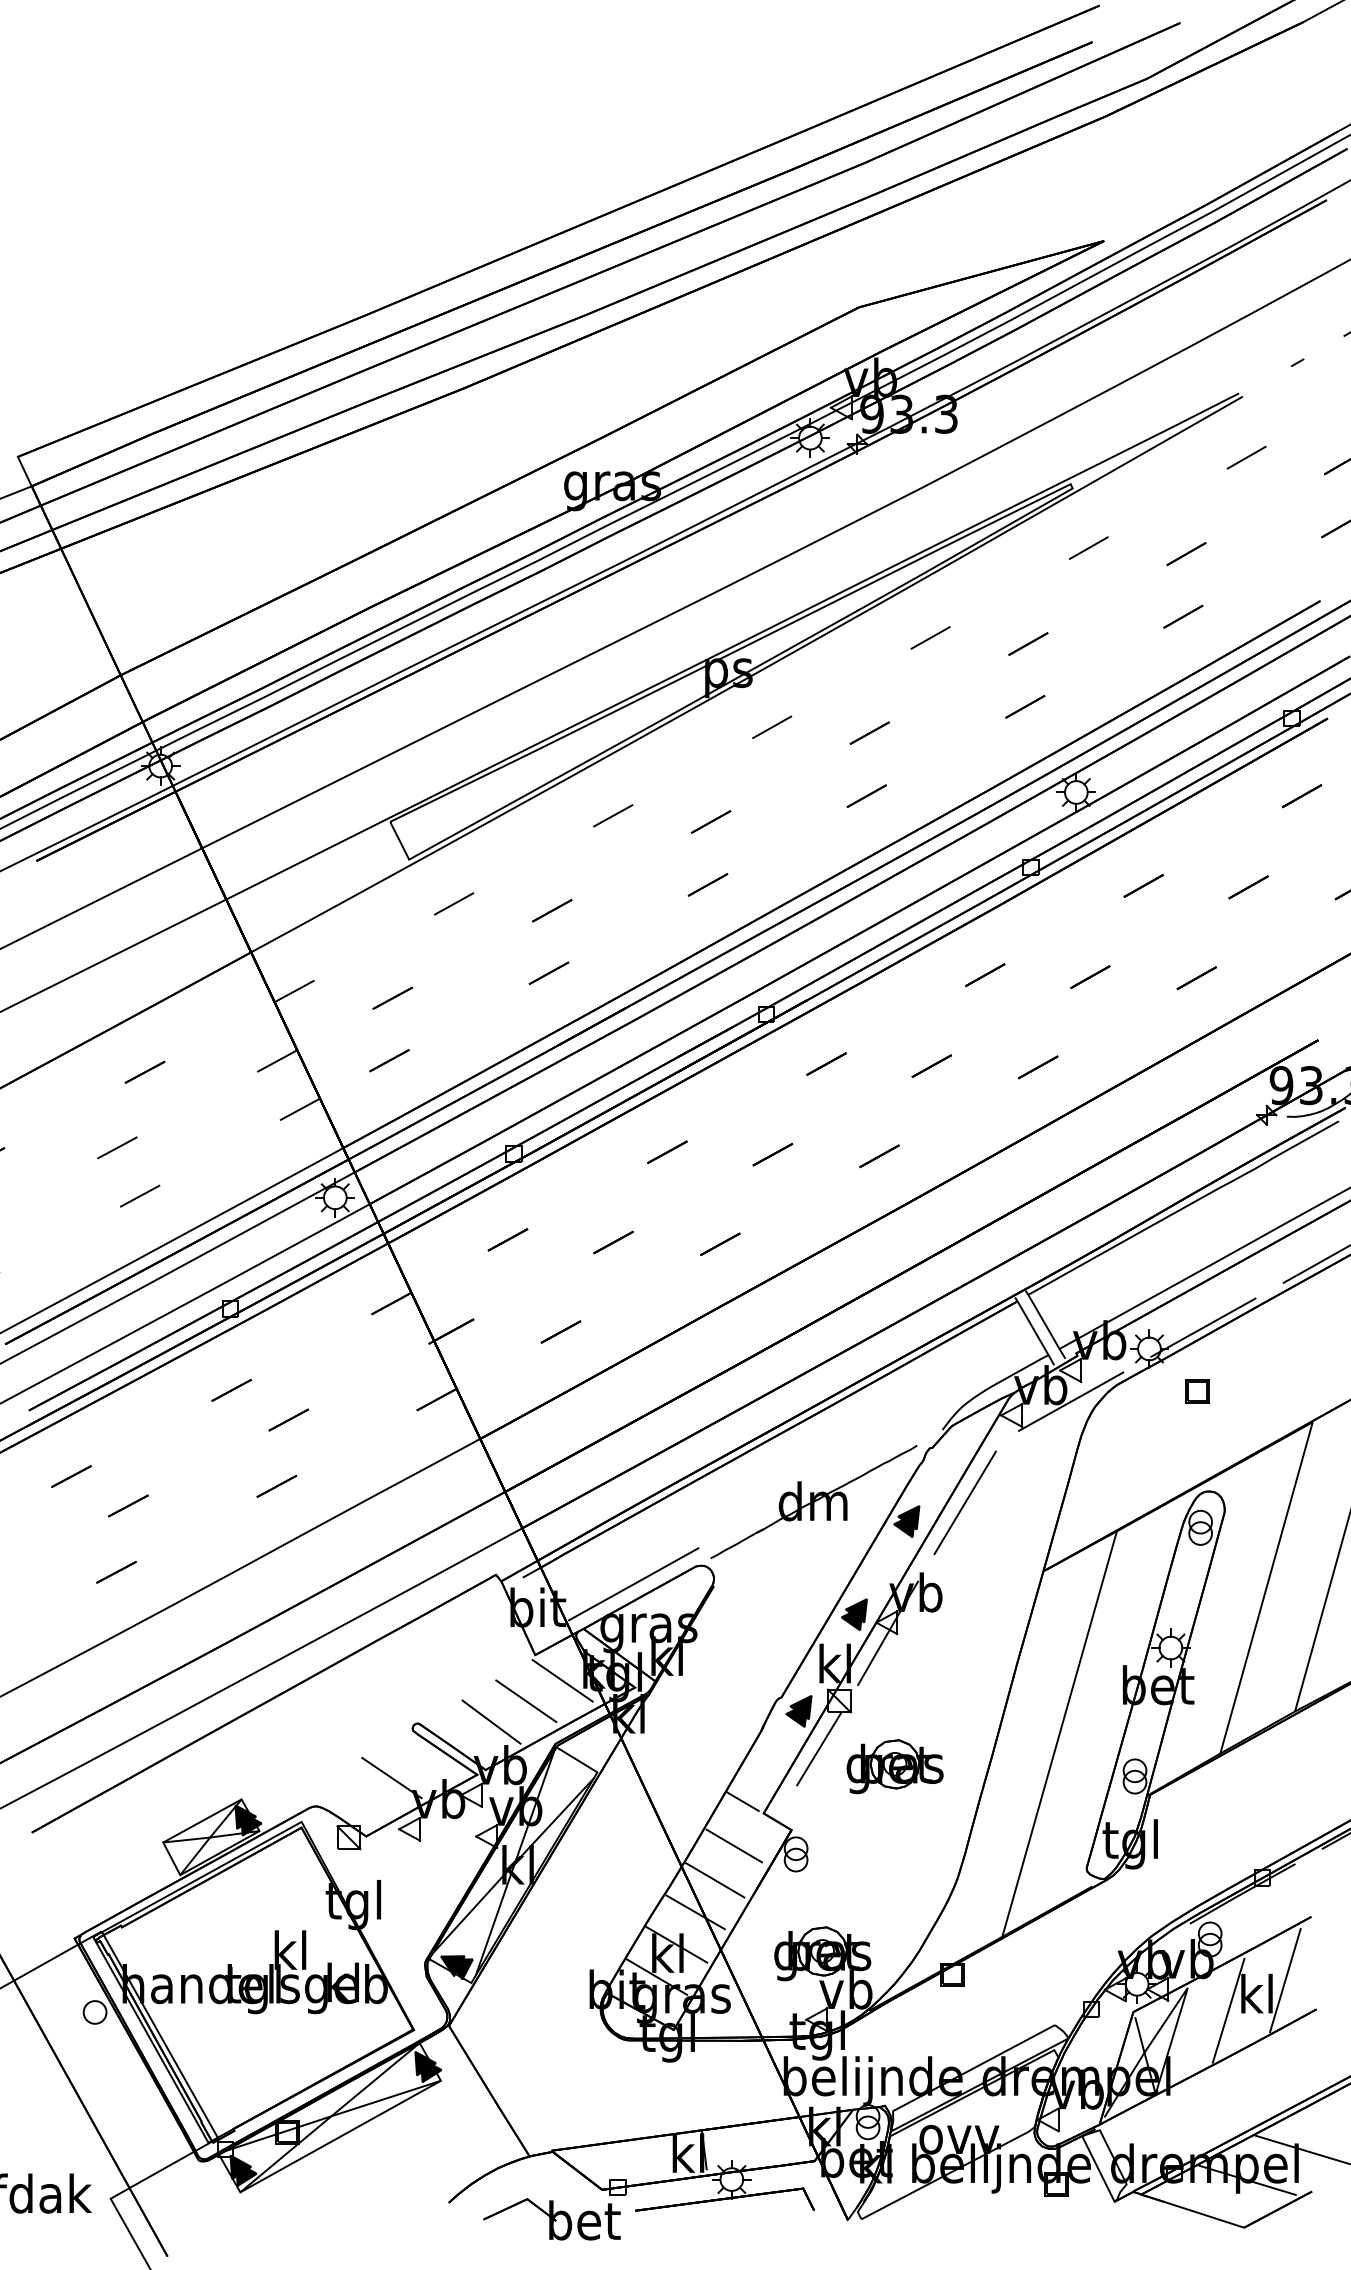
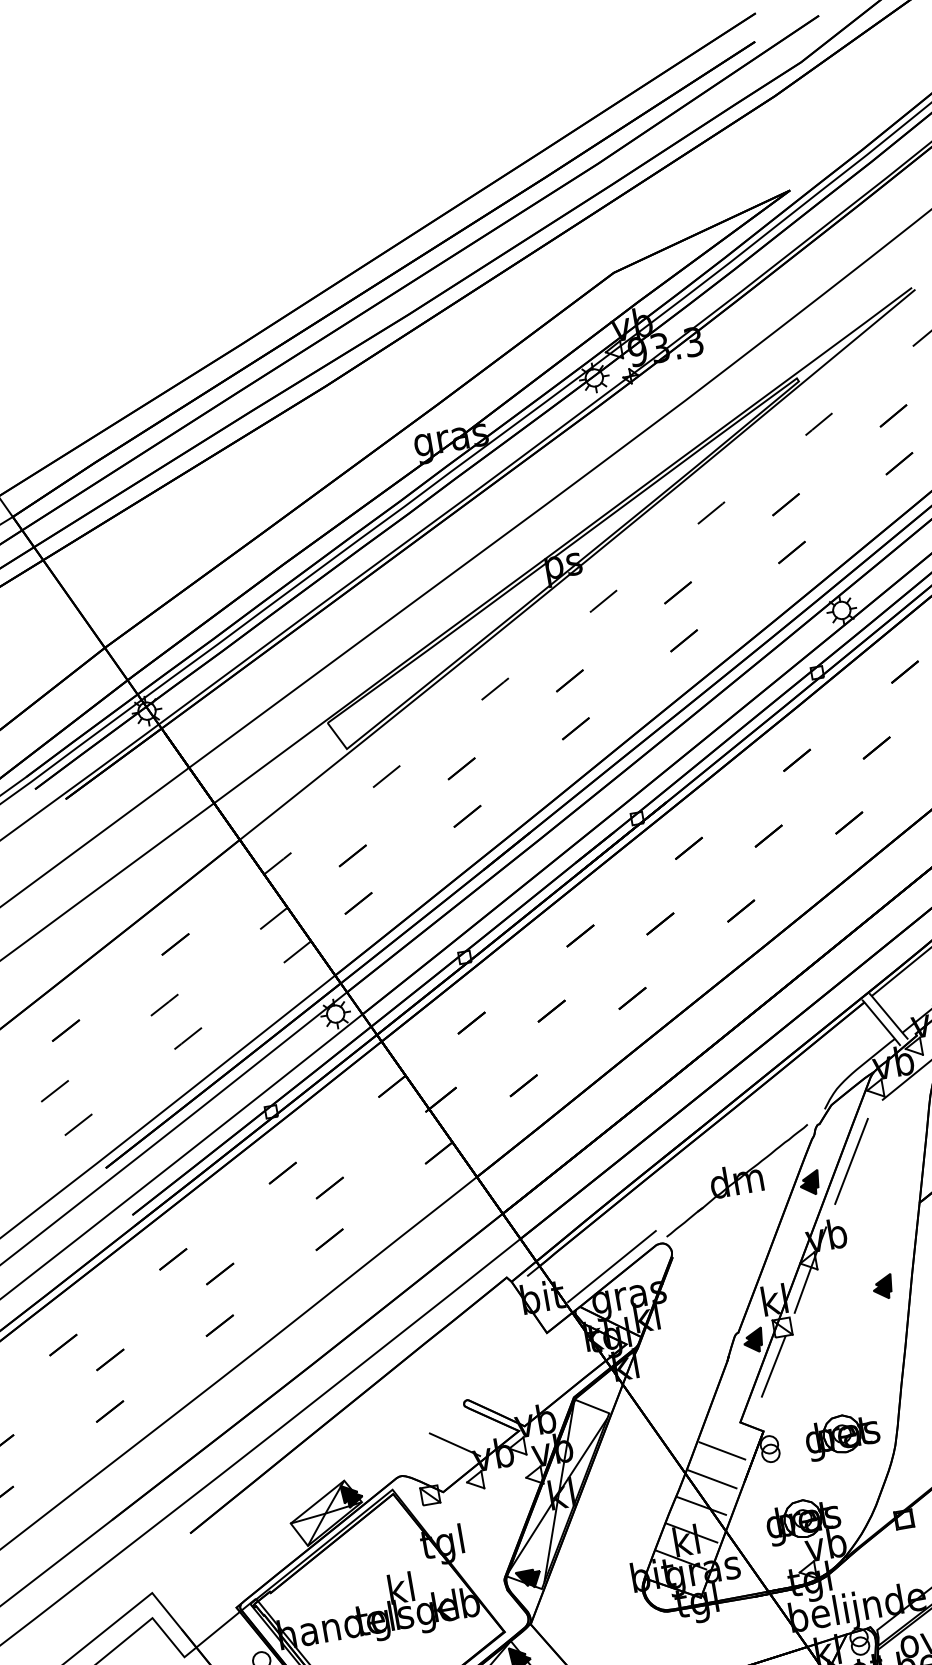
part: (854, 1614) -> (883, 1287), moved
line: (562, 1680) -> (570, 1348), removed
line: (526, 1701) -> (546, 1369), removed
line: (491, 1721) -> (522, 1388), removed
part: (894, 1766) -> (842, 1435), moved
line: (742, 1801) -> (722, 1416), removed

